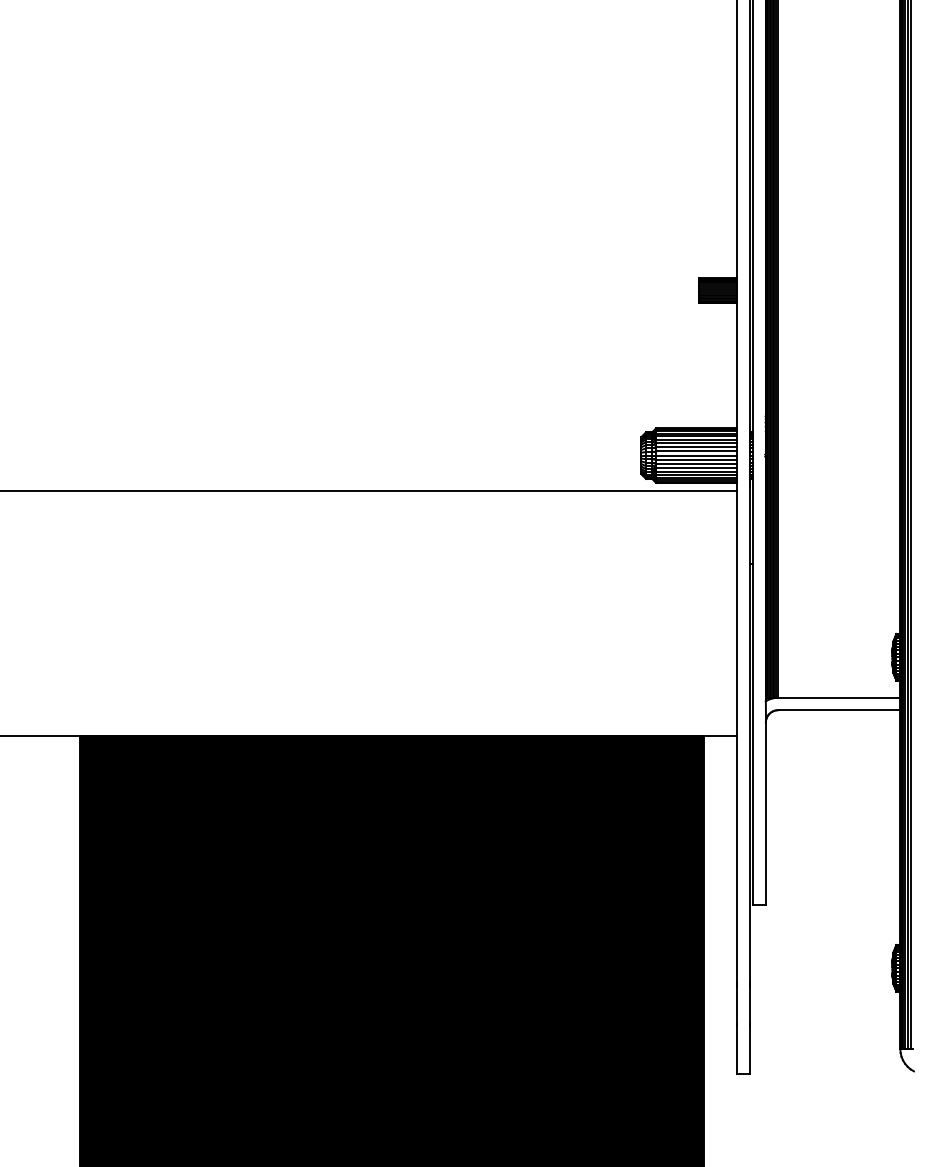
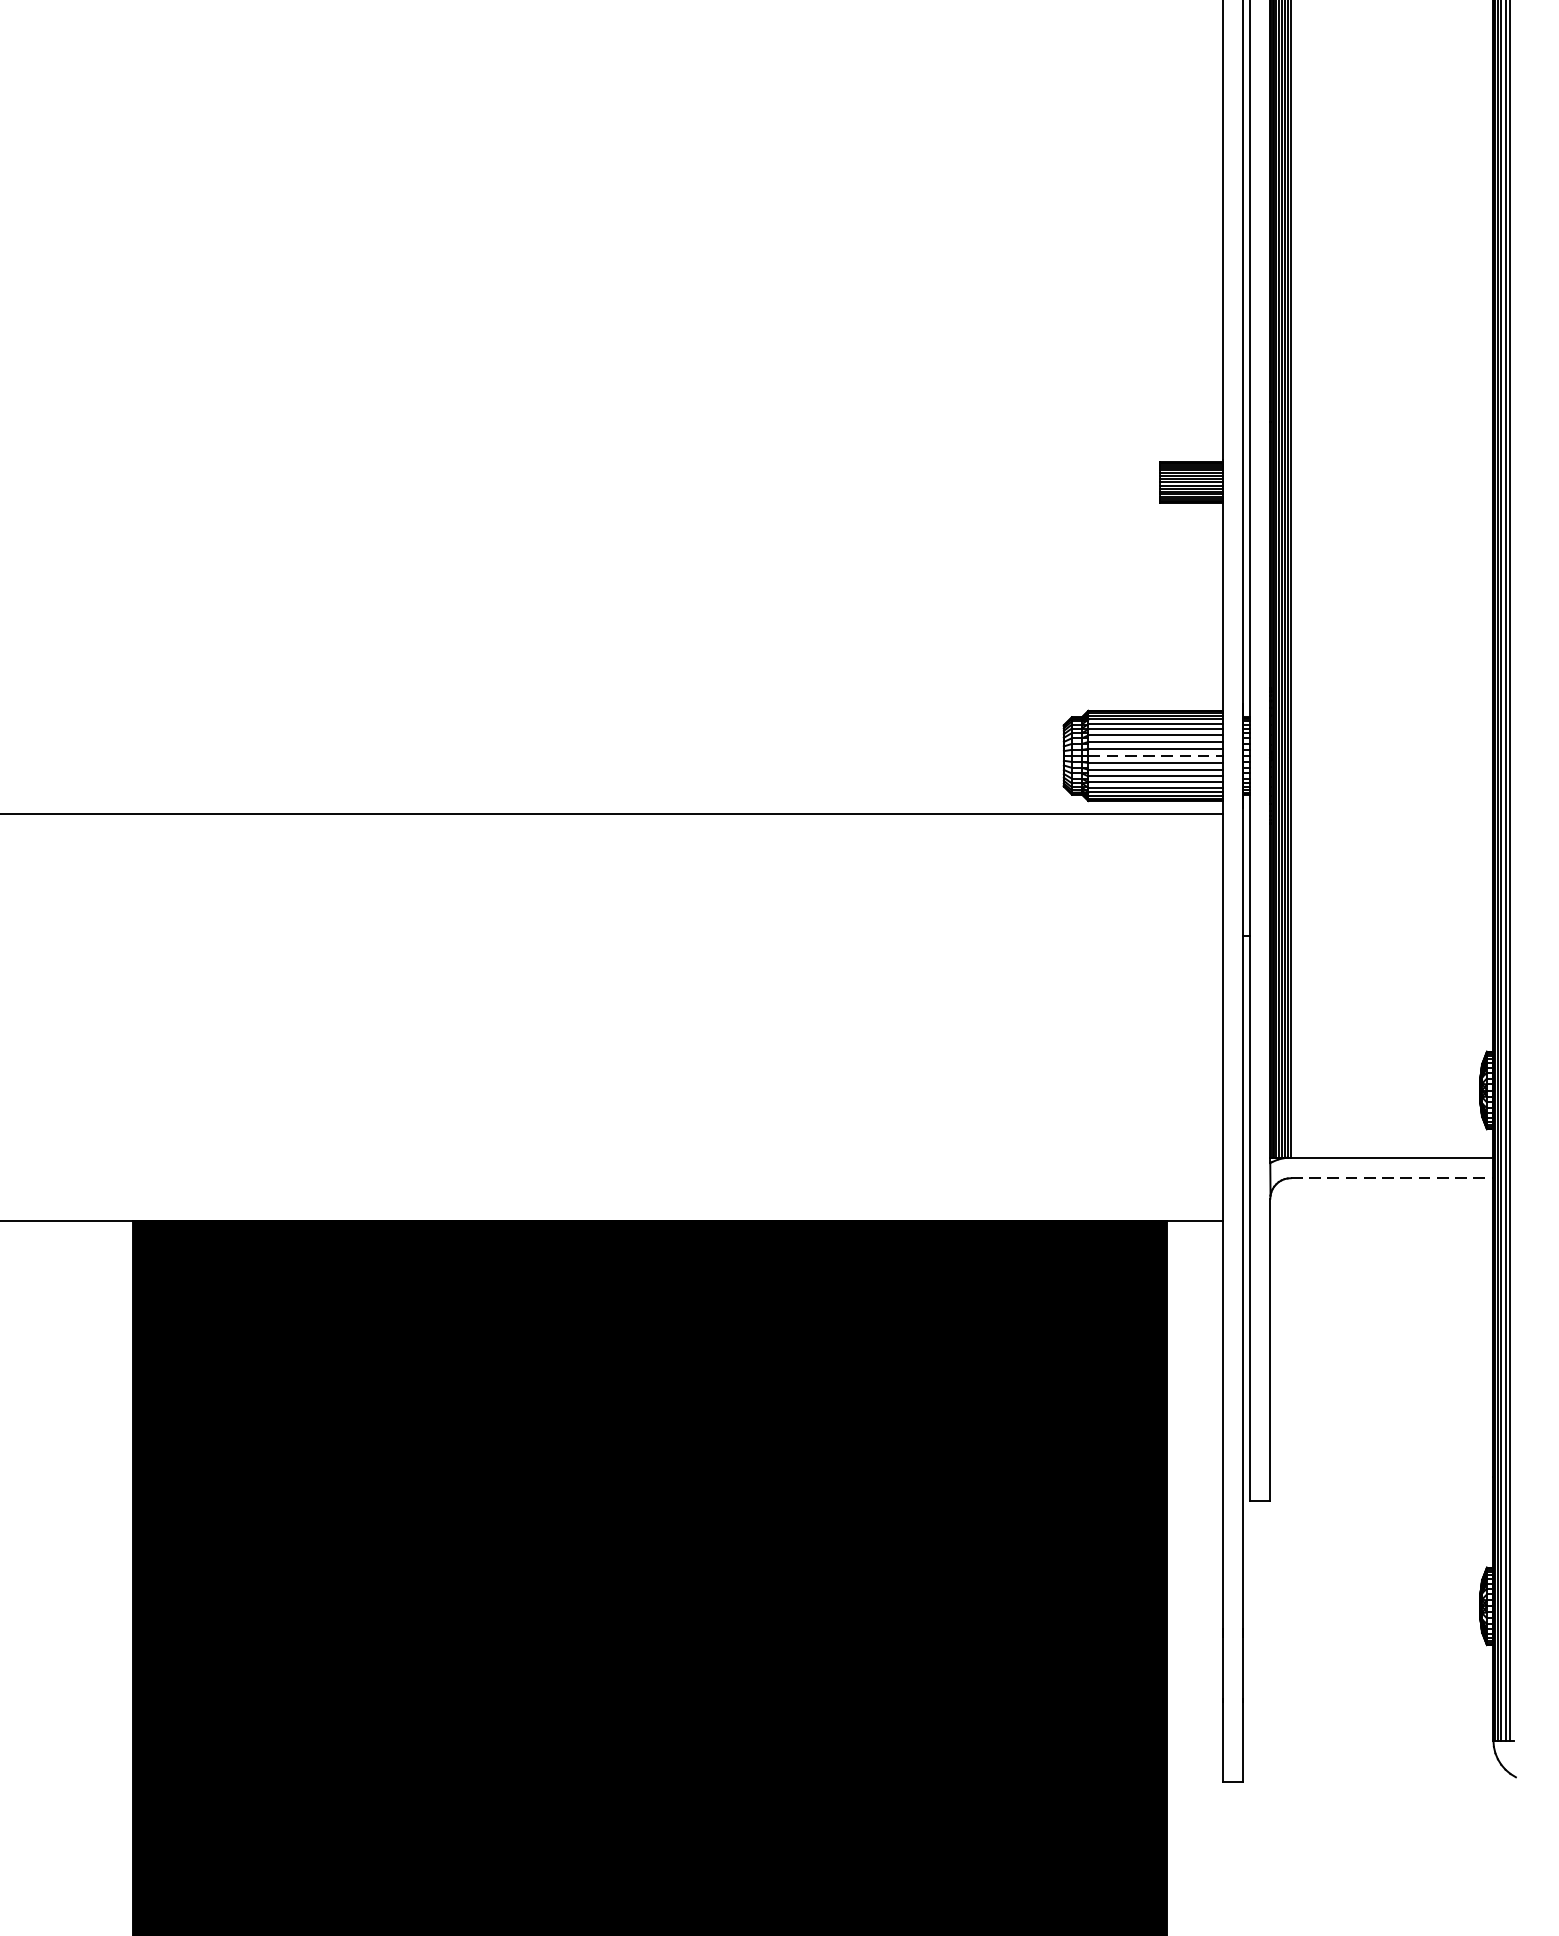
line: (697, 455) -> (1156, 755), solid -> dashed
line: (839, 710) -> (1392, 1178), solid -> dashed

